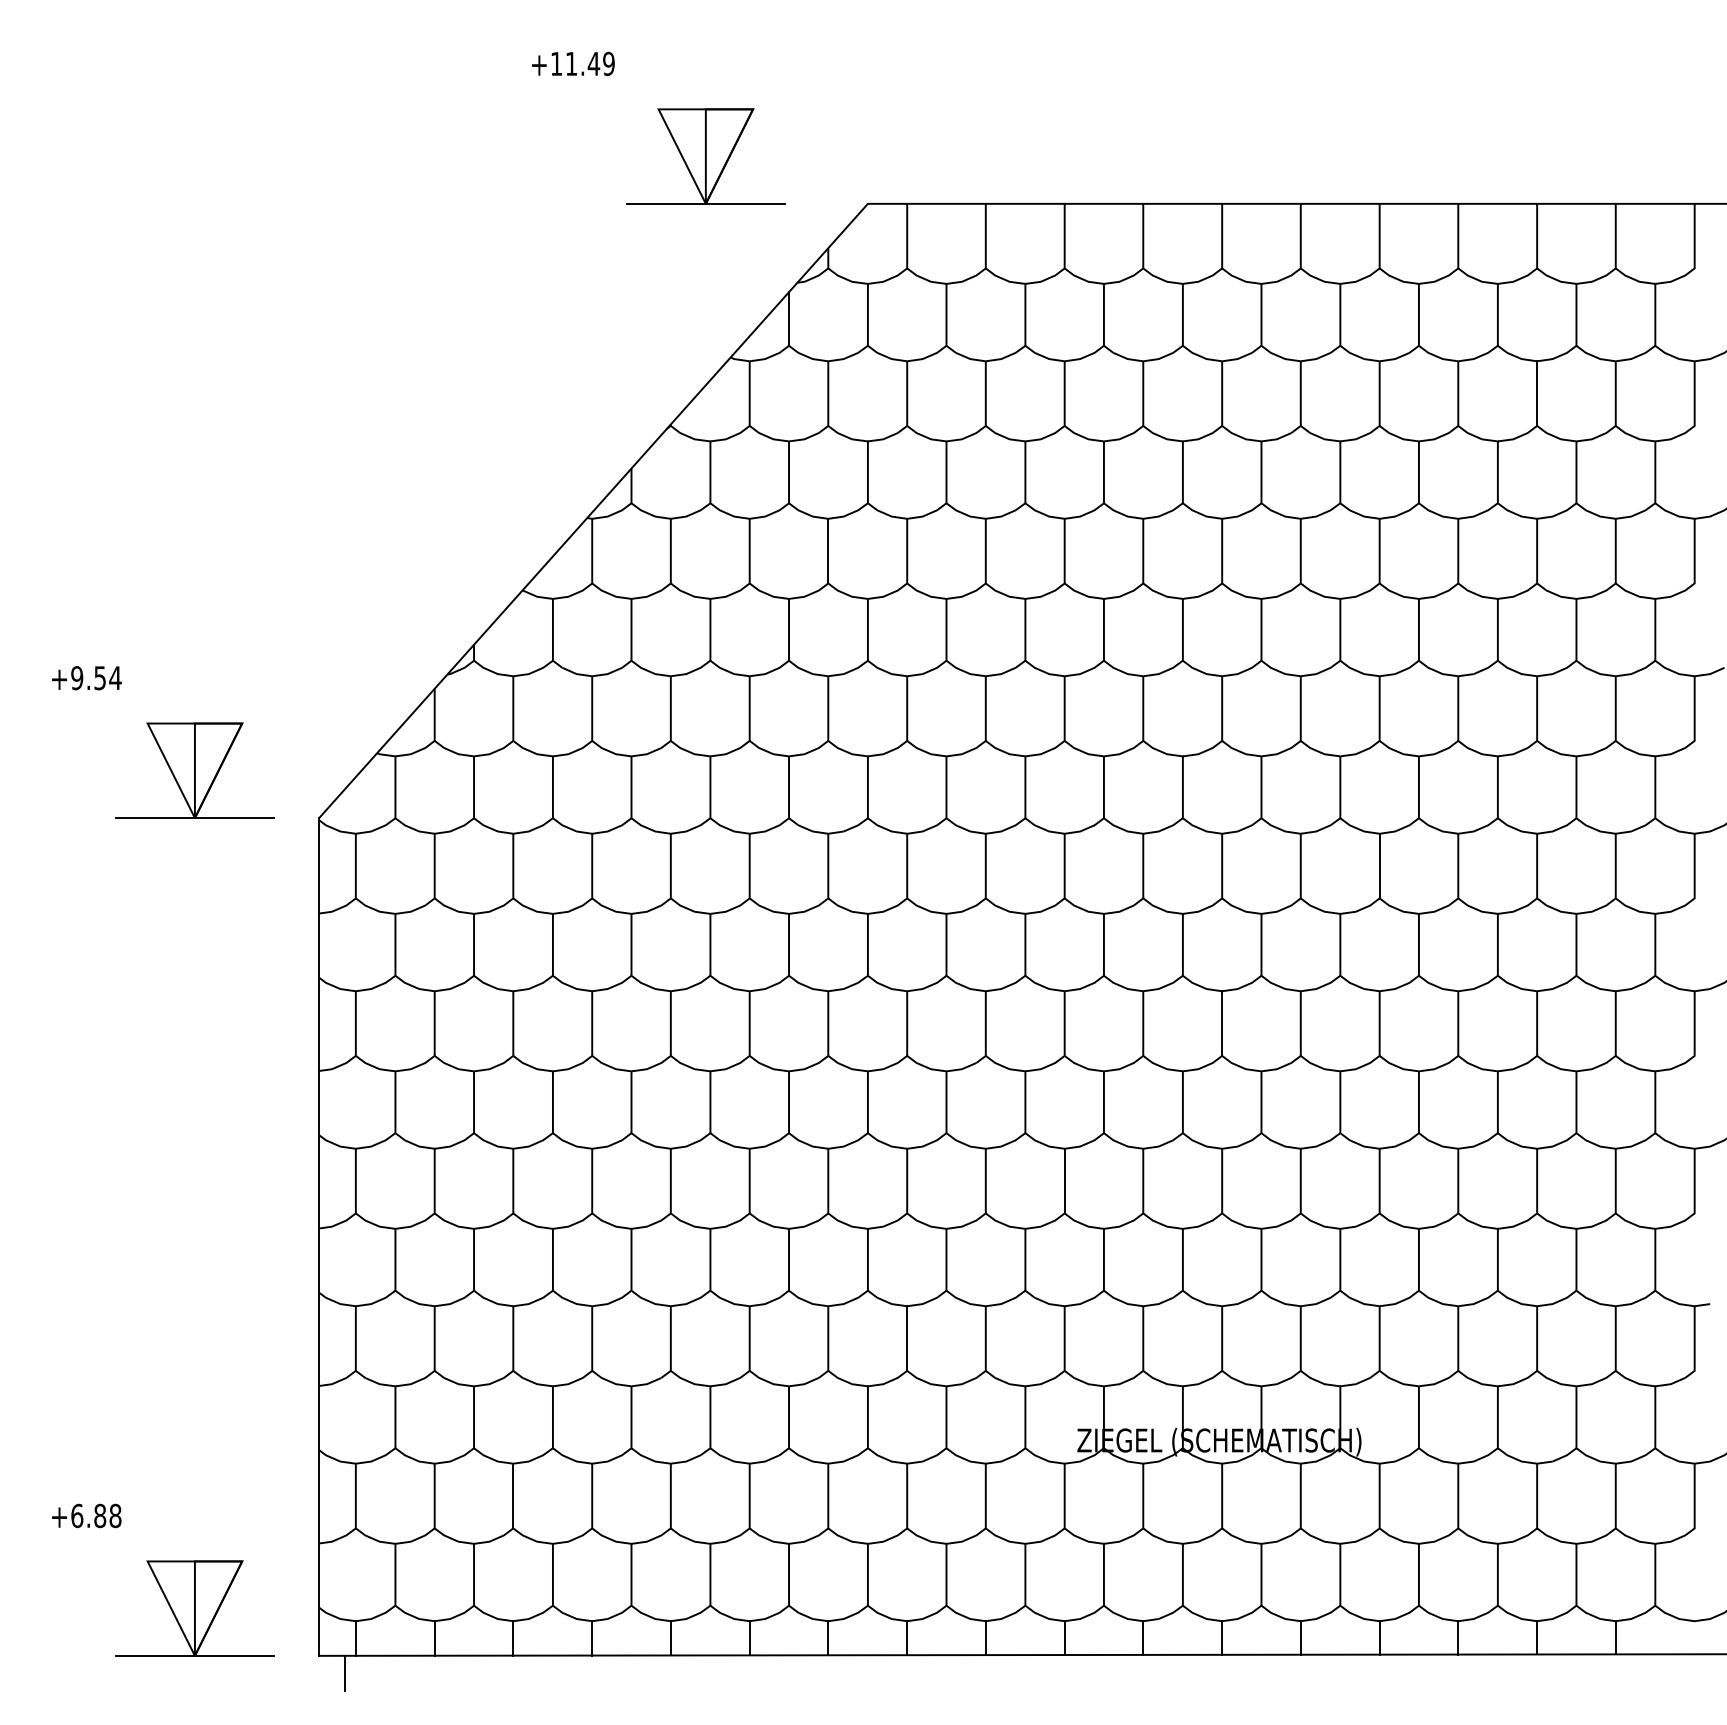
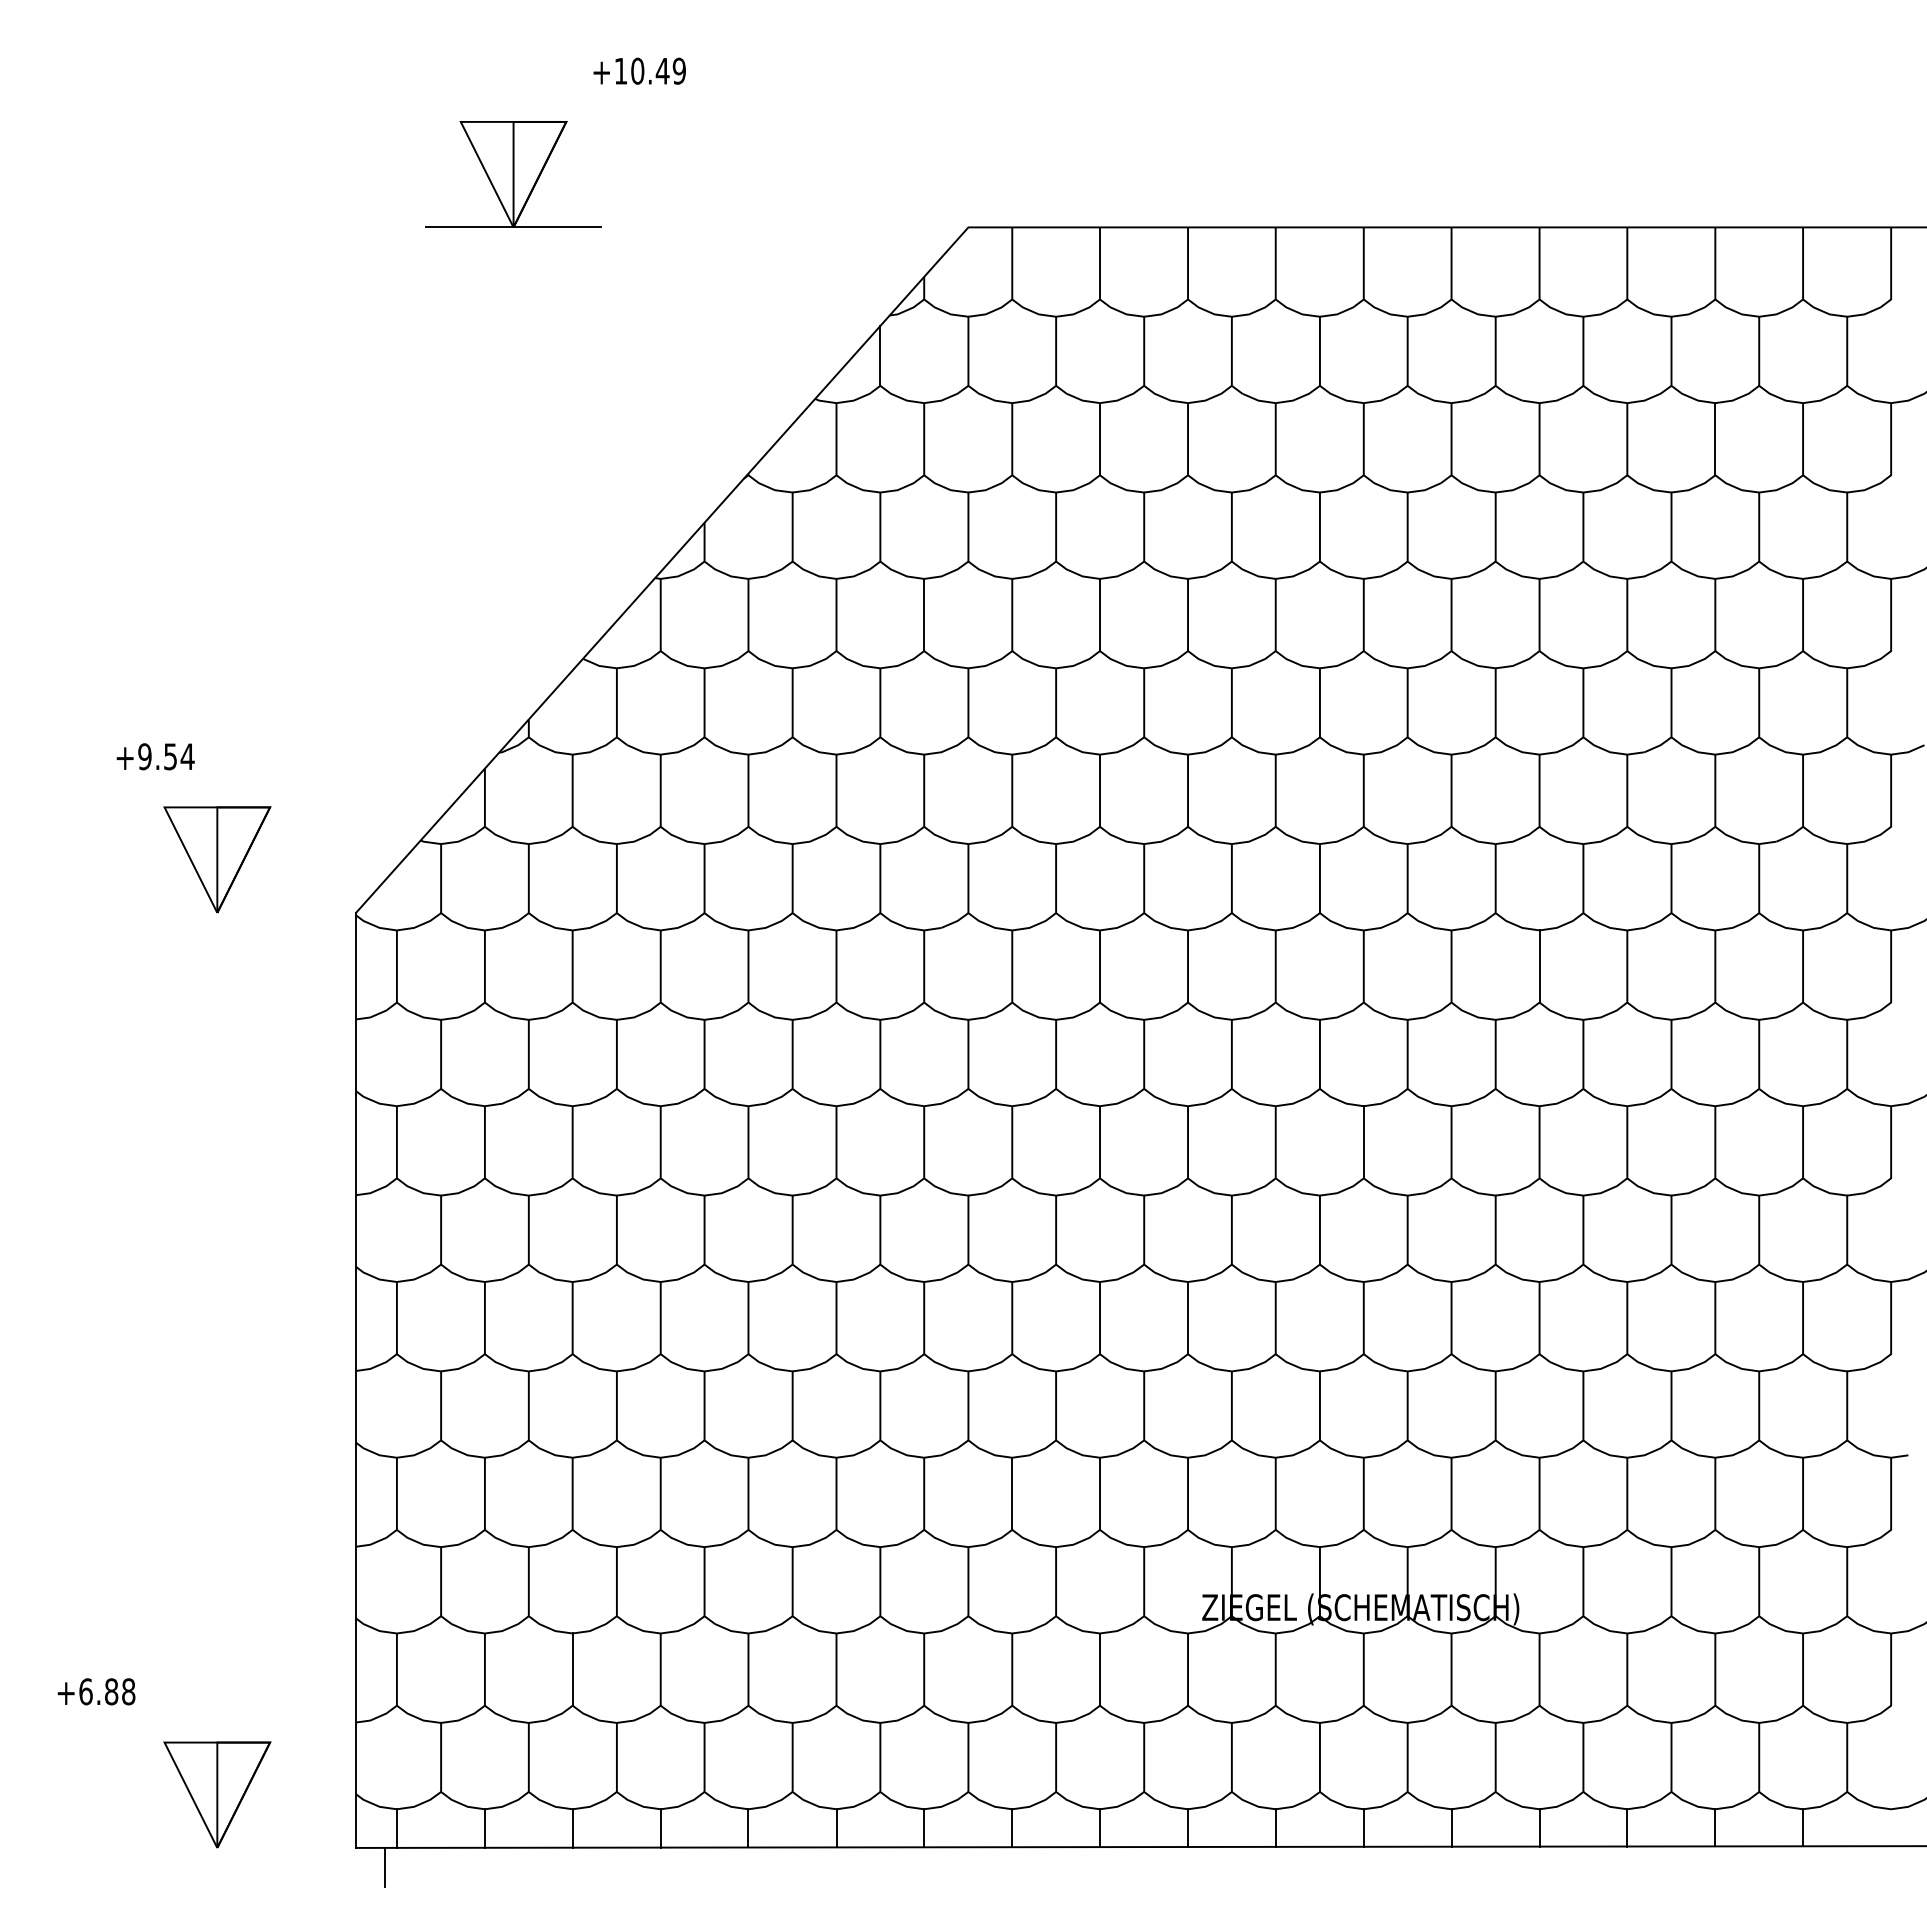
text: (571, 63) -> (637, 70), +11.49 -> +10.49
part: (705, 156) -> (513, 174), moved
text: (86, 677) -> (155, 756), moved
line: (195, 817) -> (217, 912), removed
line: (195, 1655) -> (217, 1847), removed

